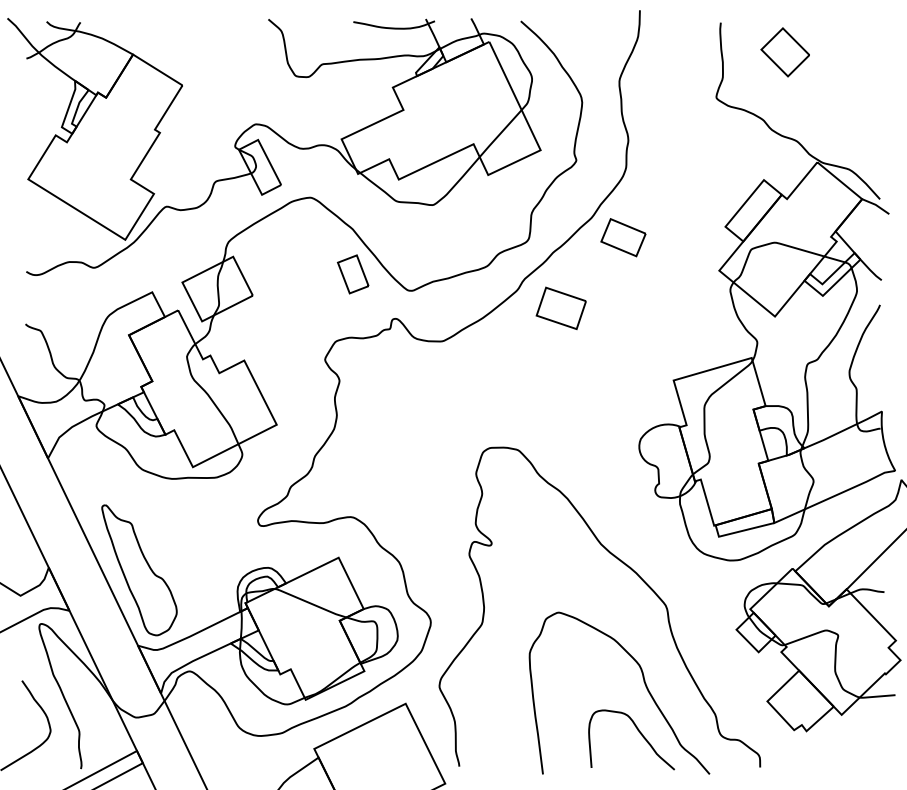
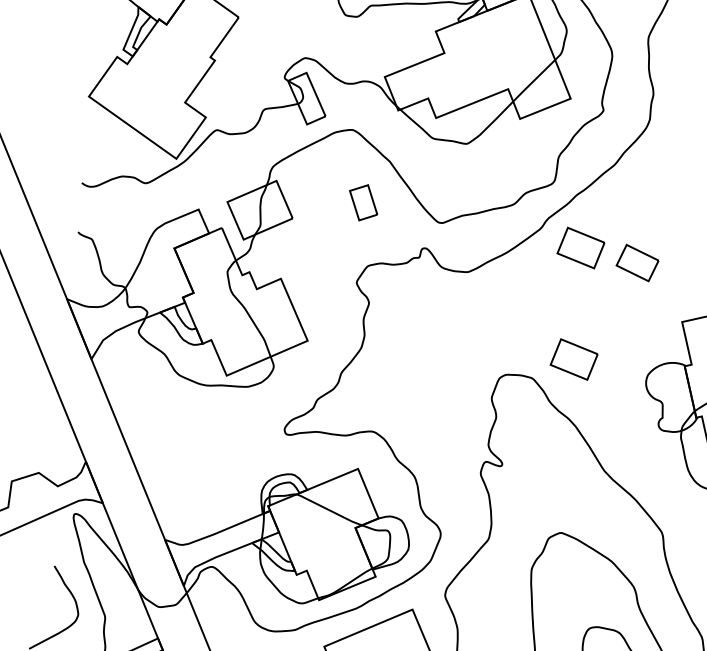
part: (623, 237) -> (637, 262), moved
part: (353, 274) -> (363, 202), moved
part: (560, 426) -> (573, 358), added
part: (139, 570) -> (170, 469), removed

